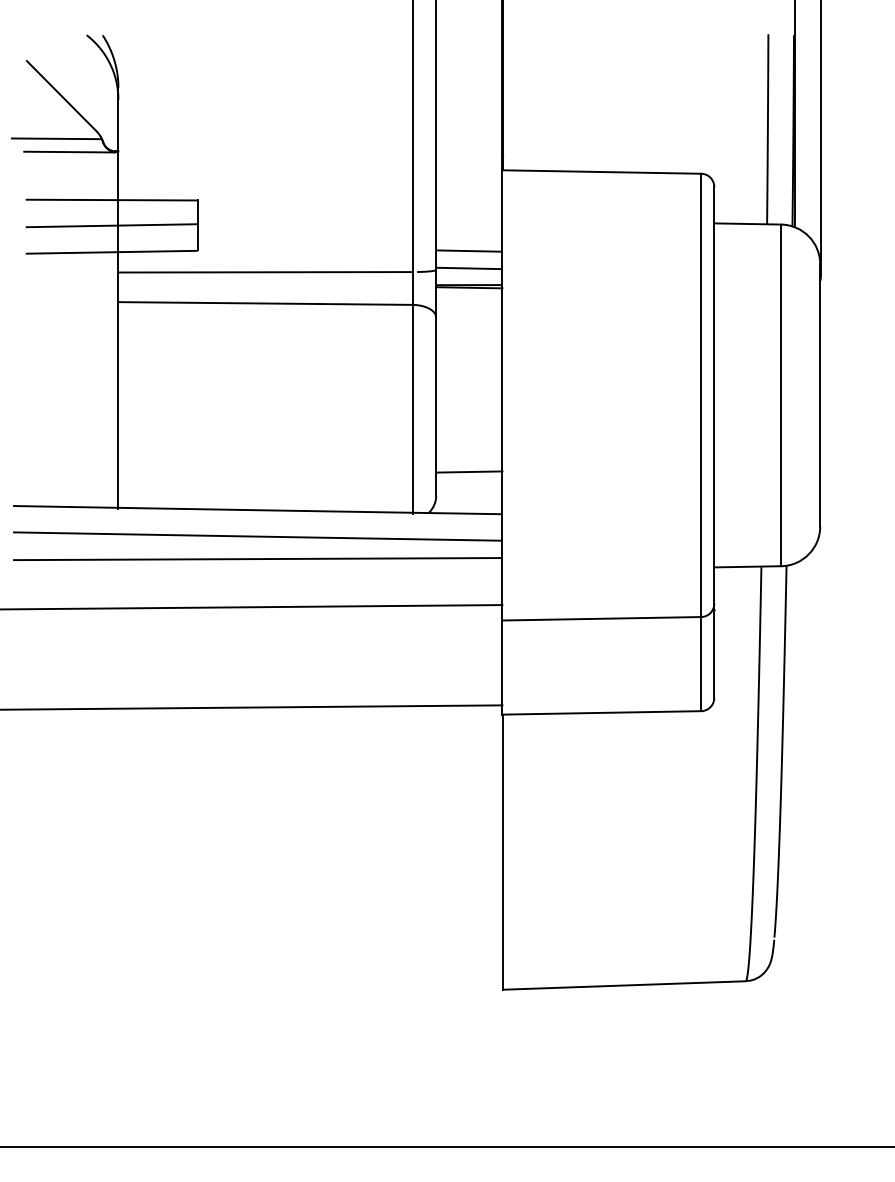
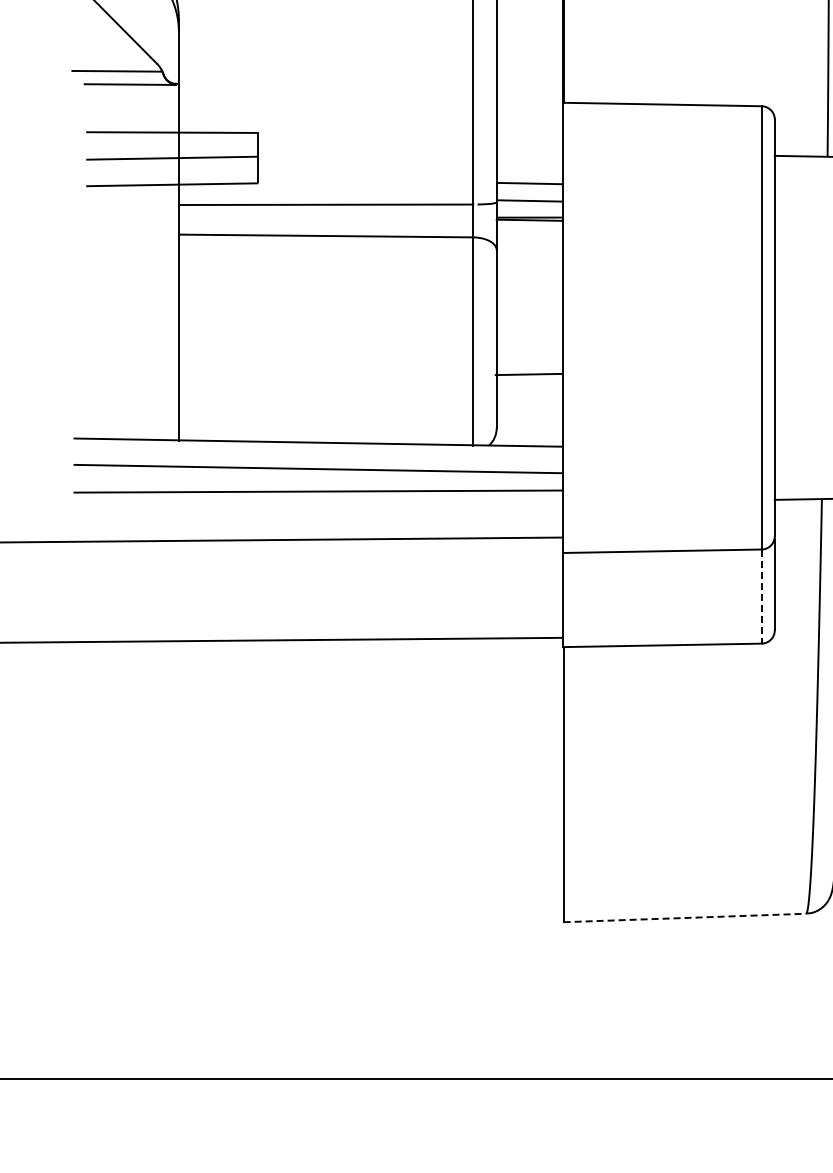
line: (469, 471) -> (528, 373), moved
line: (701, 664) -> (761, 596), solid -> dashed
line: (624, 985) -> (684, 917), solid -> dashed

